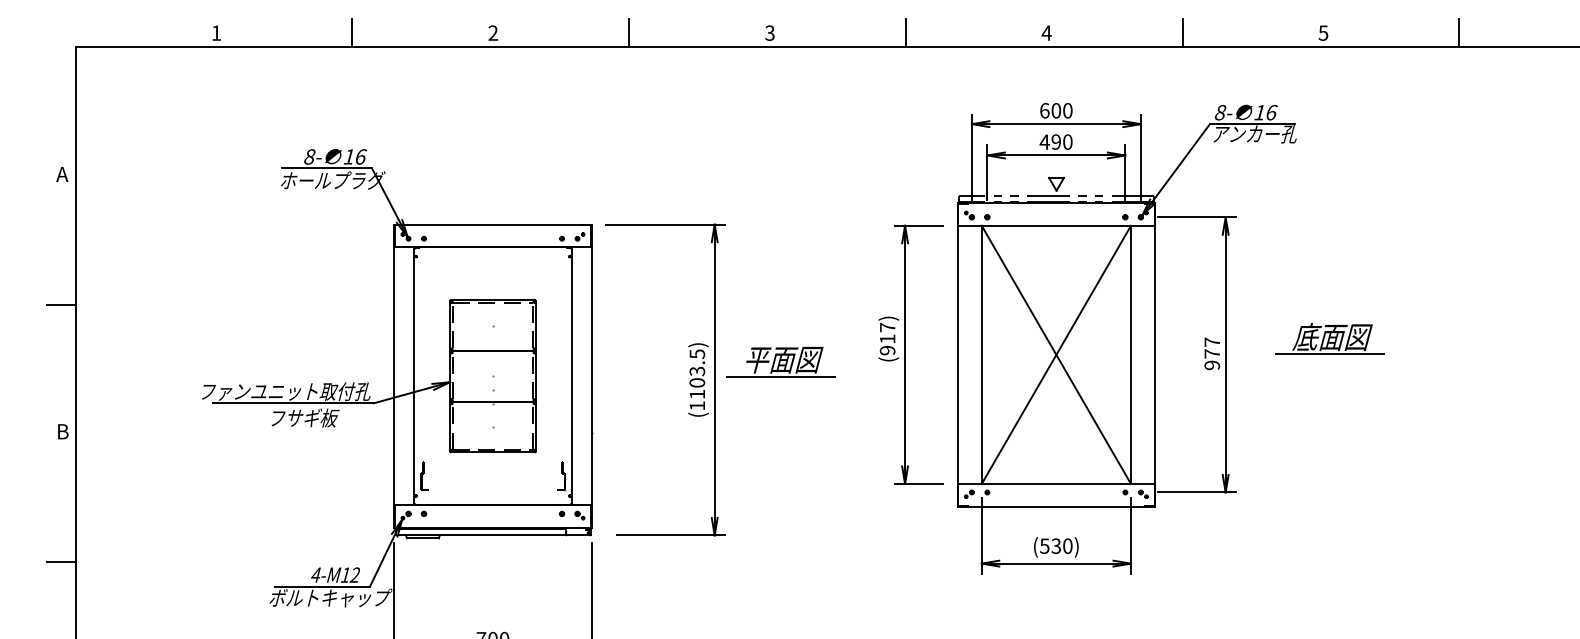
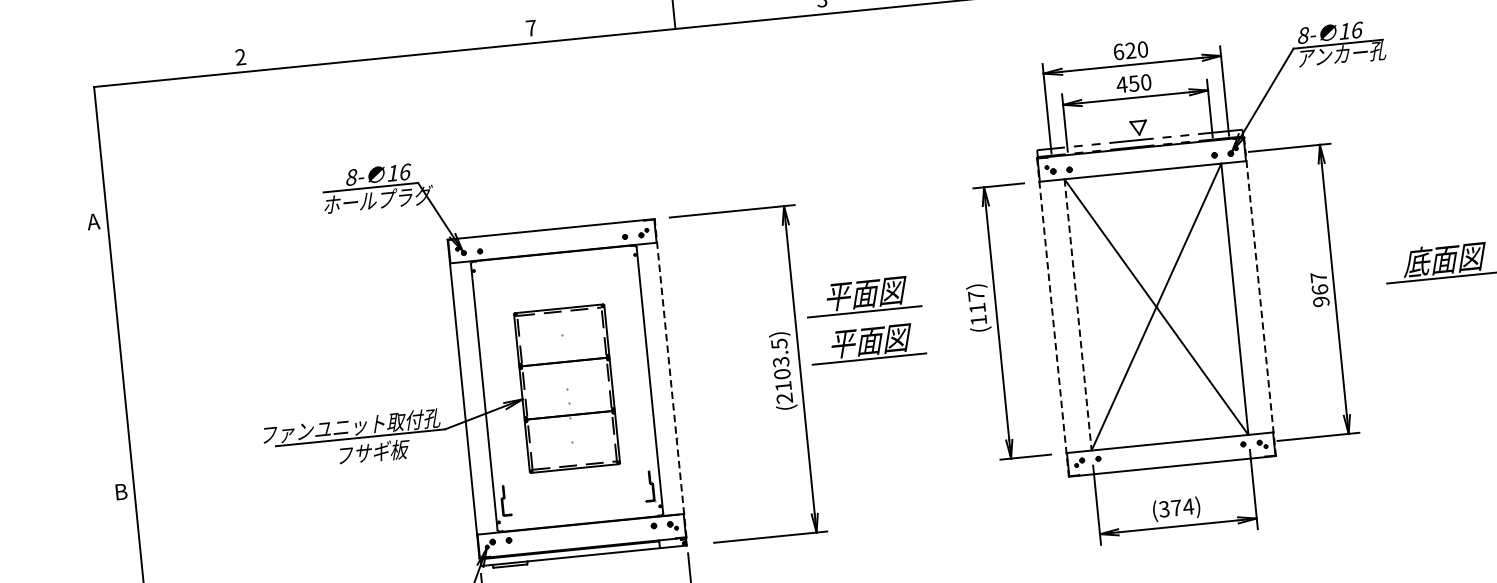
text: (216, 32) -> (240, 56), 1 -> 2
text: (493, 32) -> (531, 27), 2 -> 7
line: (352, 33) -> (383, 43), removed
text: (1056, 110) -> (1130, 50), 600 -> 620
text: (1055, 141) -> (1133, 83), 490 -> 450
line: (61, 304) -> (106, 358), removed
part: (780, 316) -> (862, 295), added
text: (887, 350) -> (978, 320), (917) -> (117)
text: (1212, 353) -> (1320, 289), 977 -> 967
line: (957, 354) -> (1052, 317), solid -> dashed
line: (1154, 354) -> (1259, 296), solid -> dashed
line: (981, 355) -> (1077, 315), solid -> dashed
line: (591, 376) -> (670, 378), solid -> dashed
text: (696, 405) -> (783, 397), (1103.5) -> (2103.5)
text: (1056, 545) -> (1176, 507), (530) -> (374)

